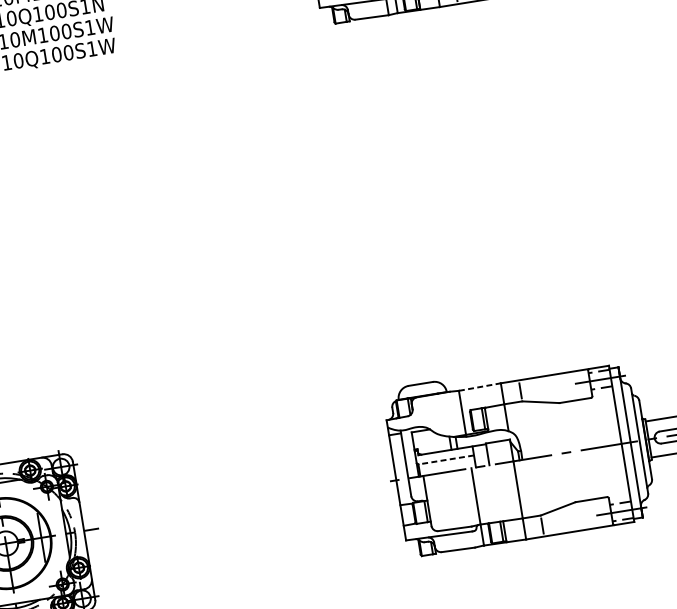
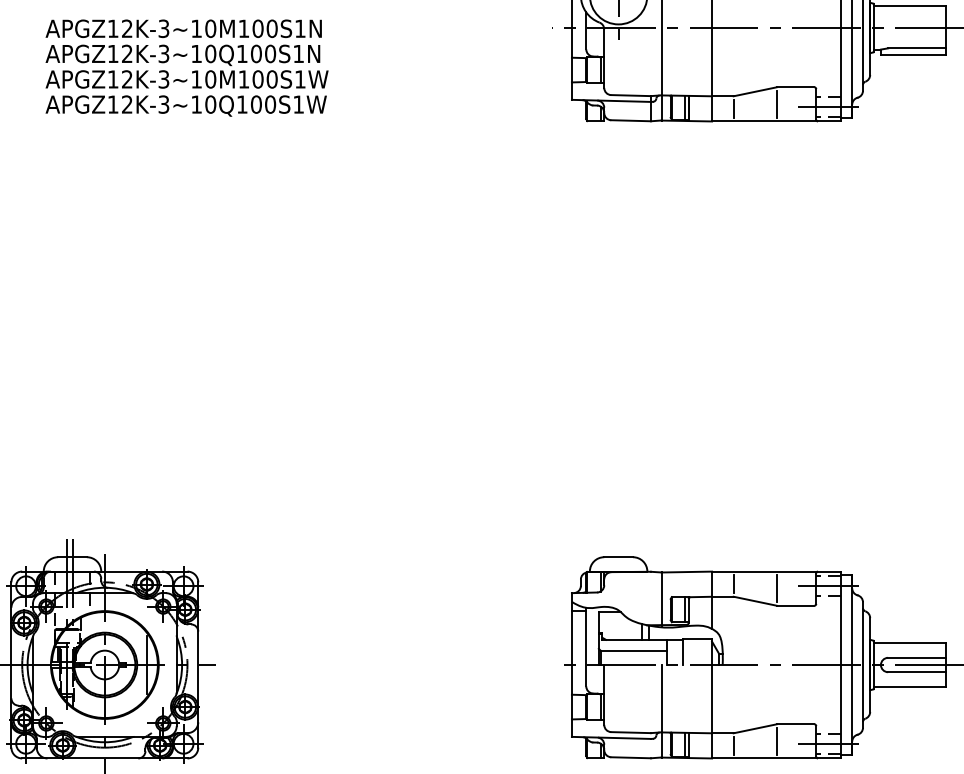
line: (480, 387) -> (687, 572), dashed -> solid
line: (557, 388) -> (776, 588), added
line: (445, 459) -> (633, 650), dashed -> solid
line: (577, 515) -> (776, 740), added

